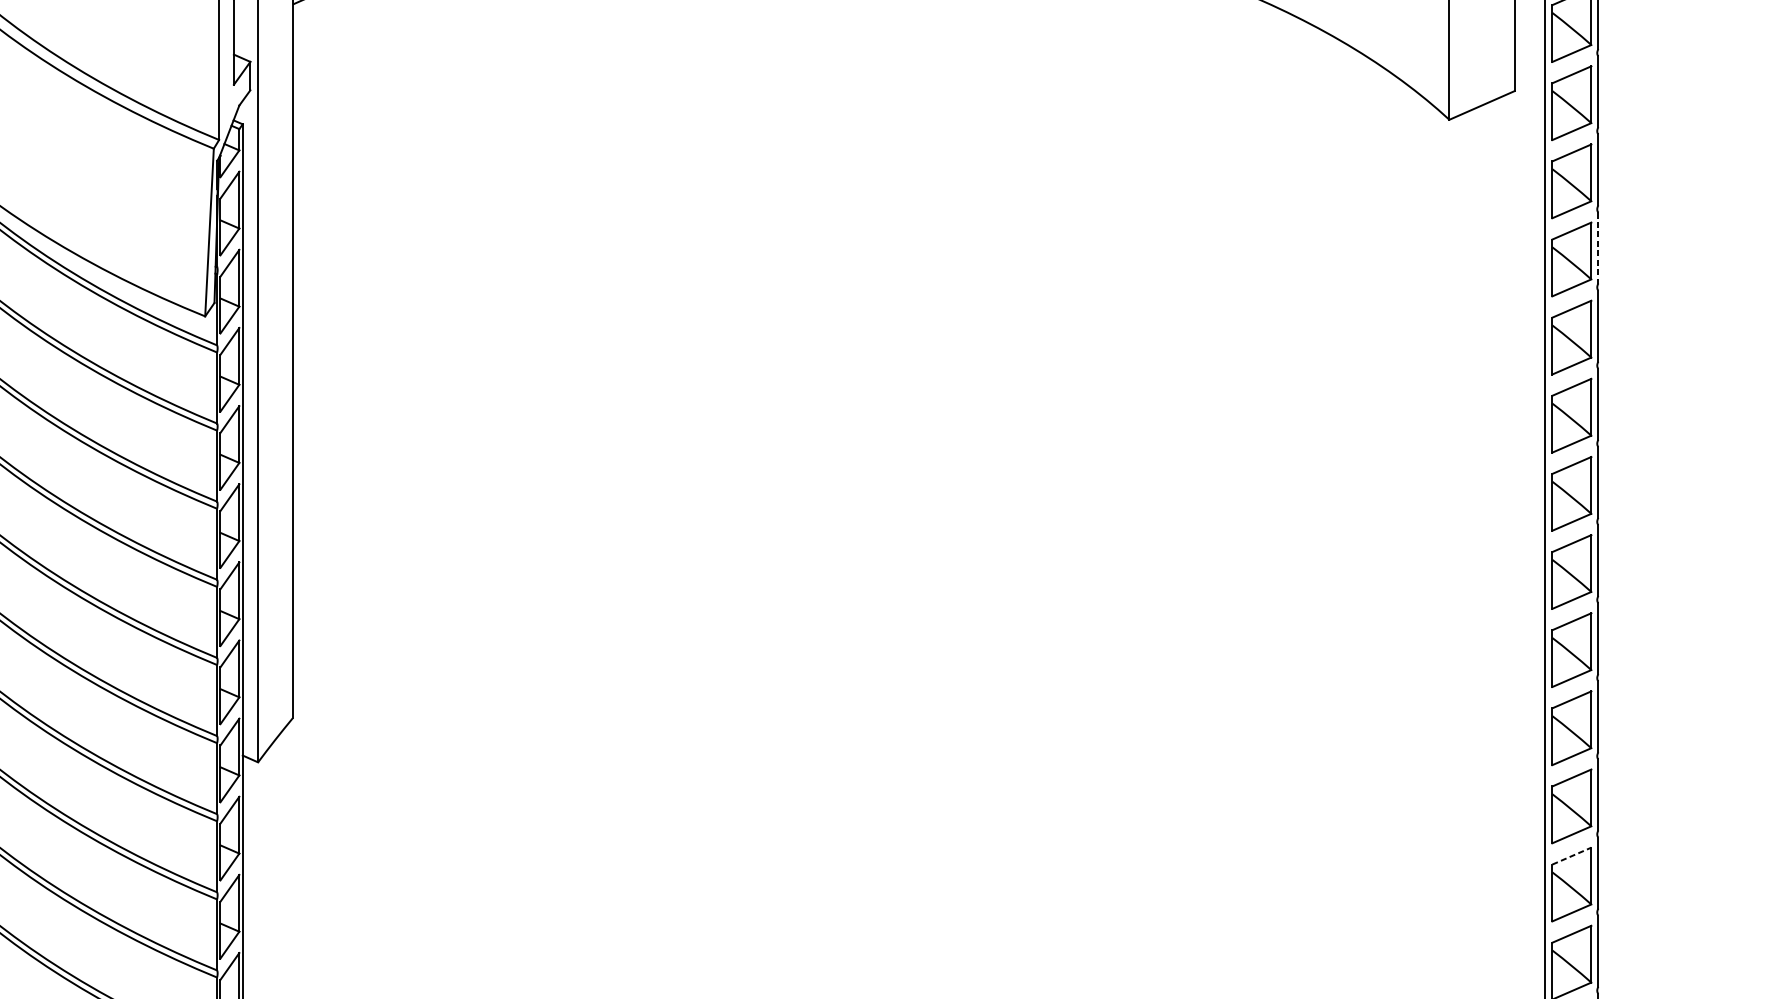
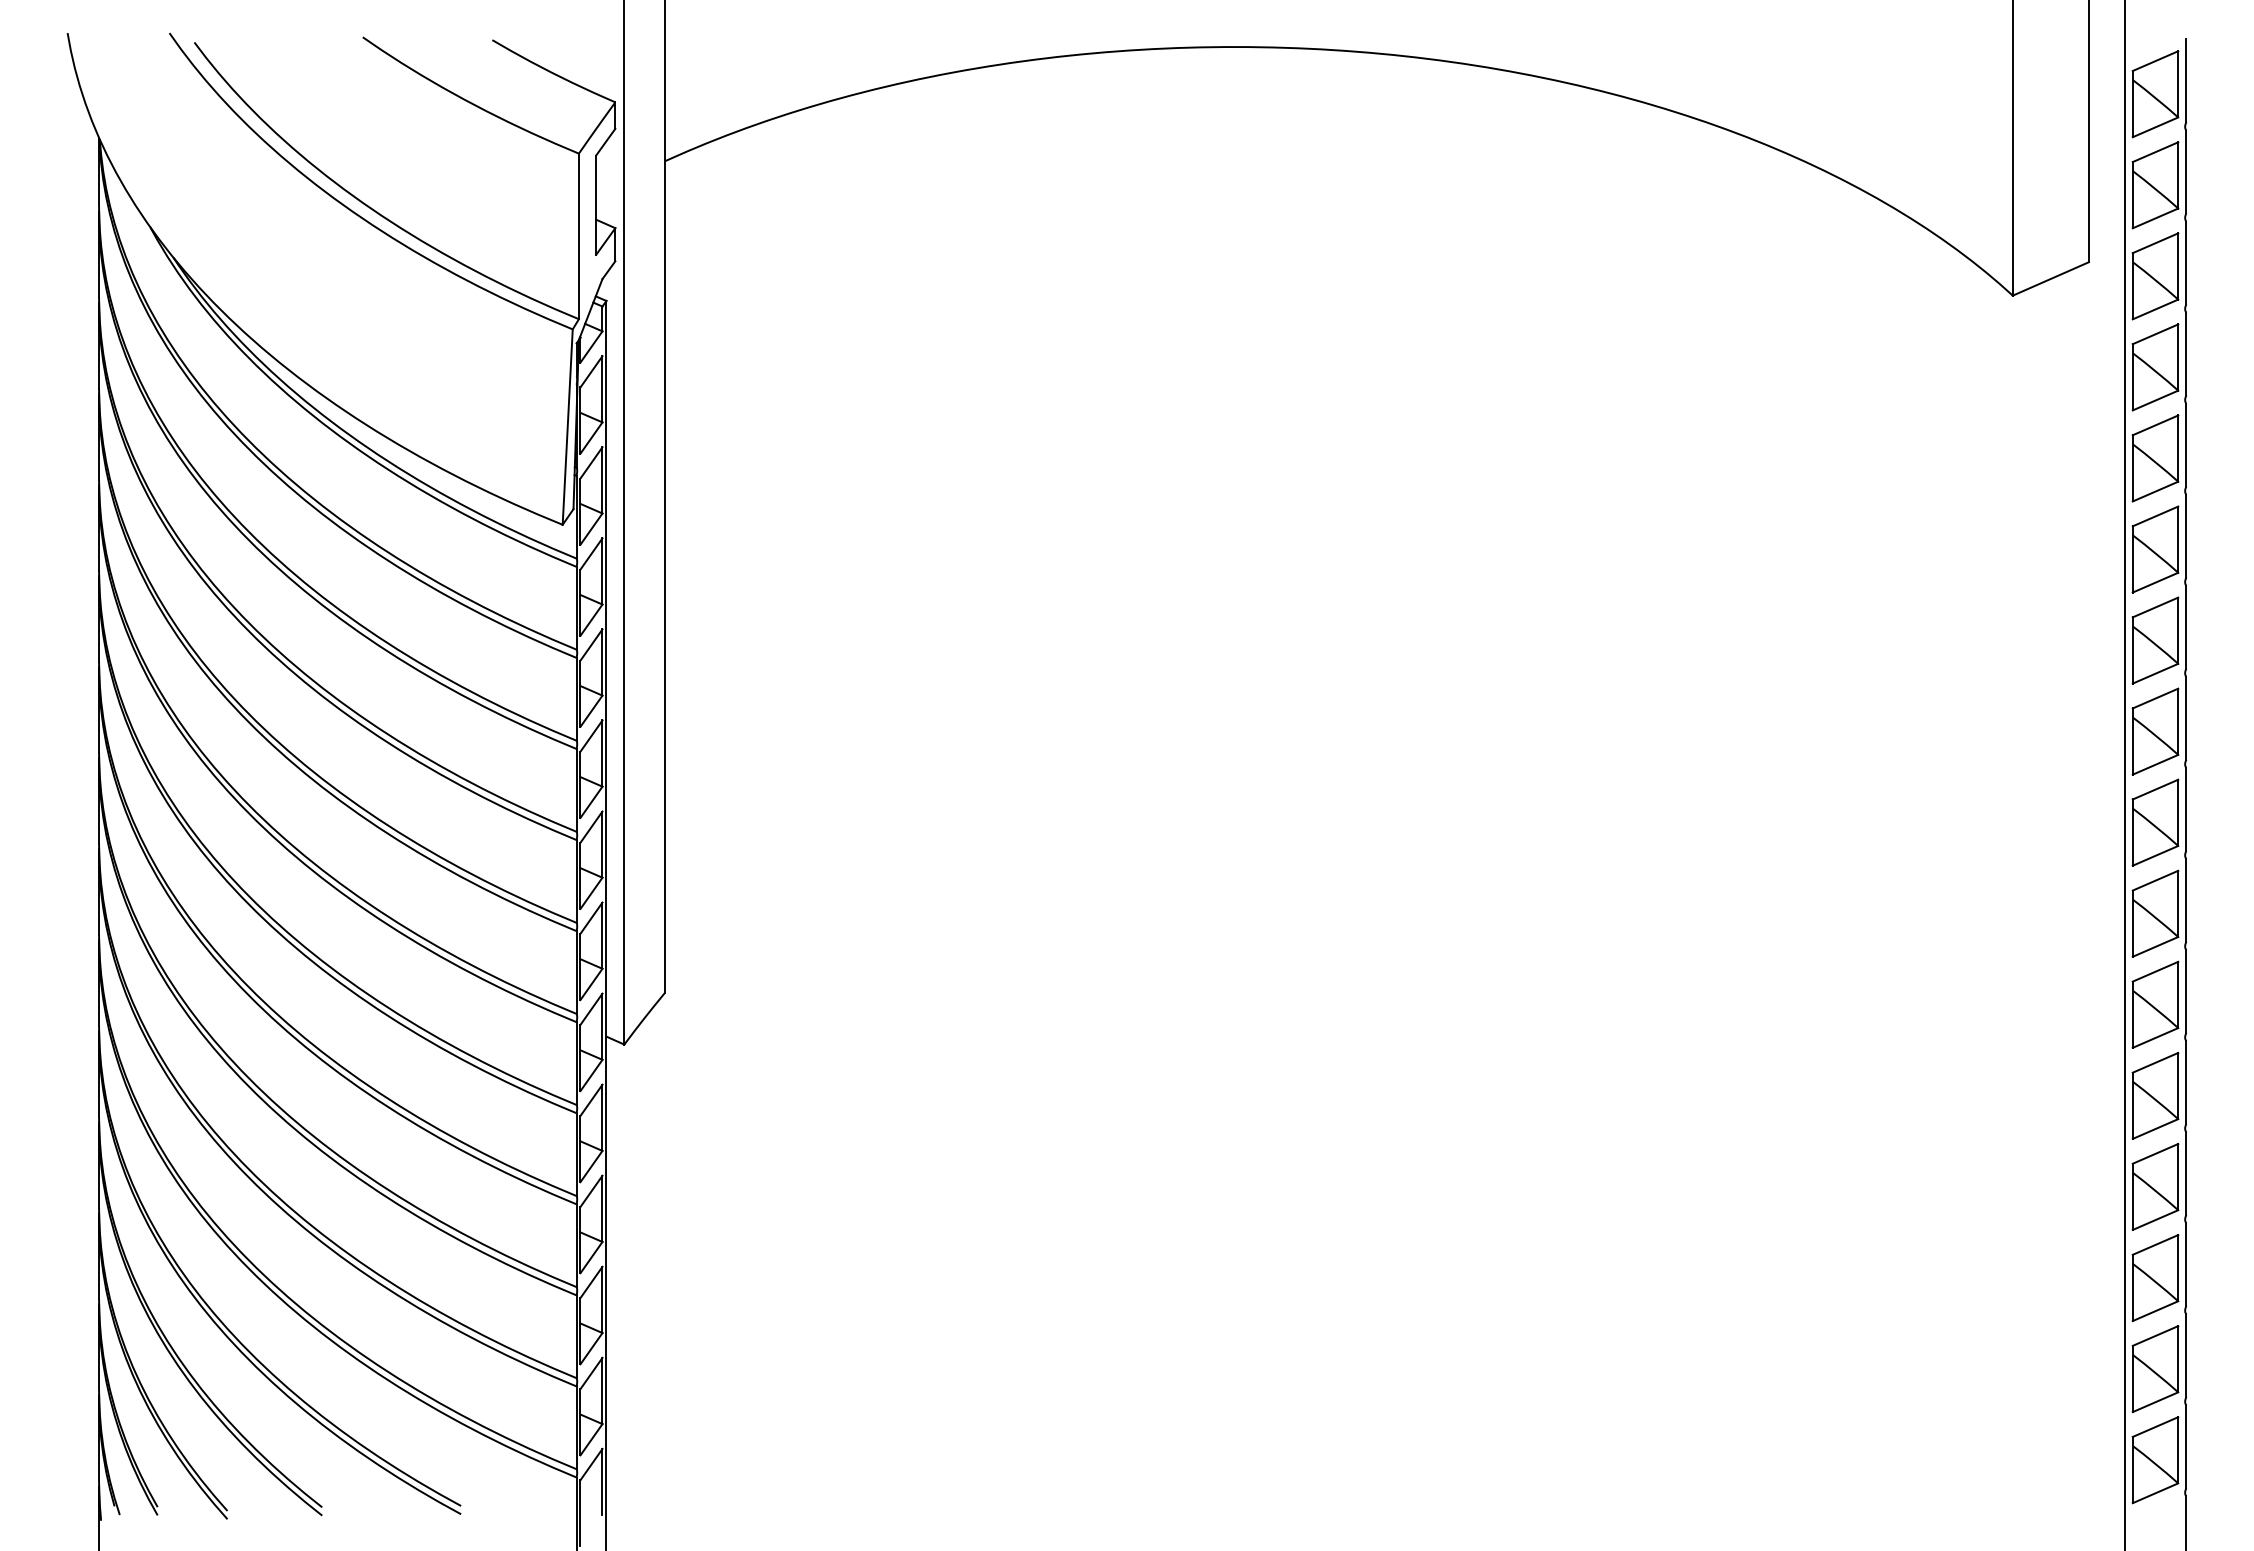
line: (1598, 248) -> (2186, 445), dashed -> solid
line: (1571, 855) -> (2155, 1153), dashed -> solid

